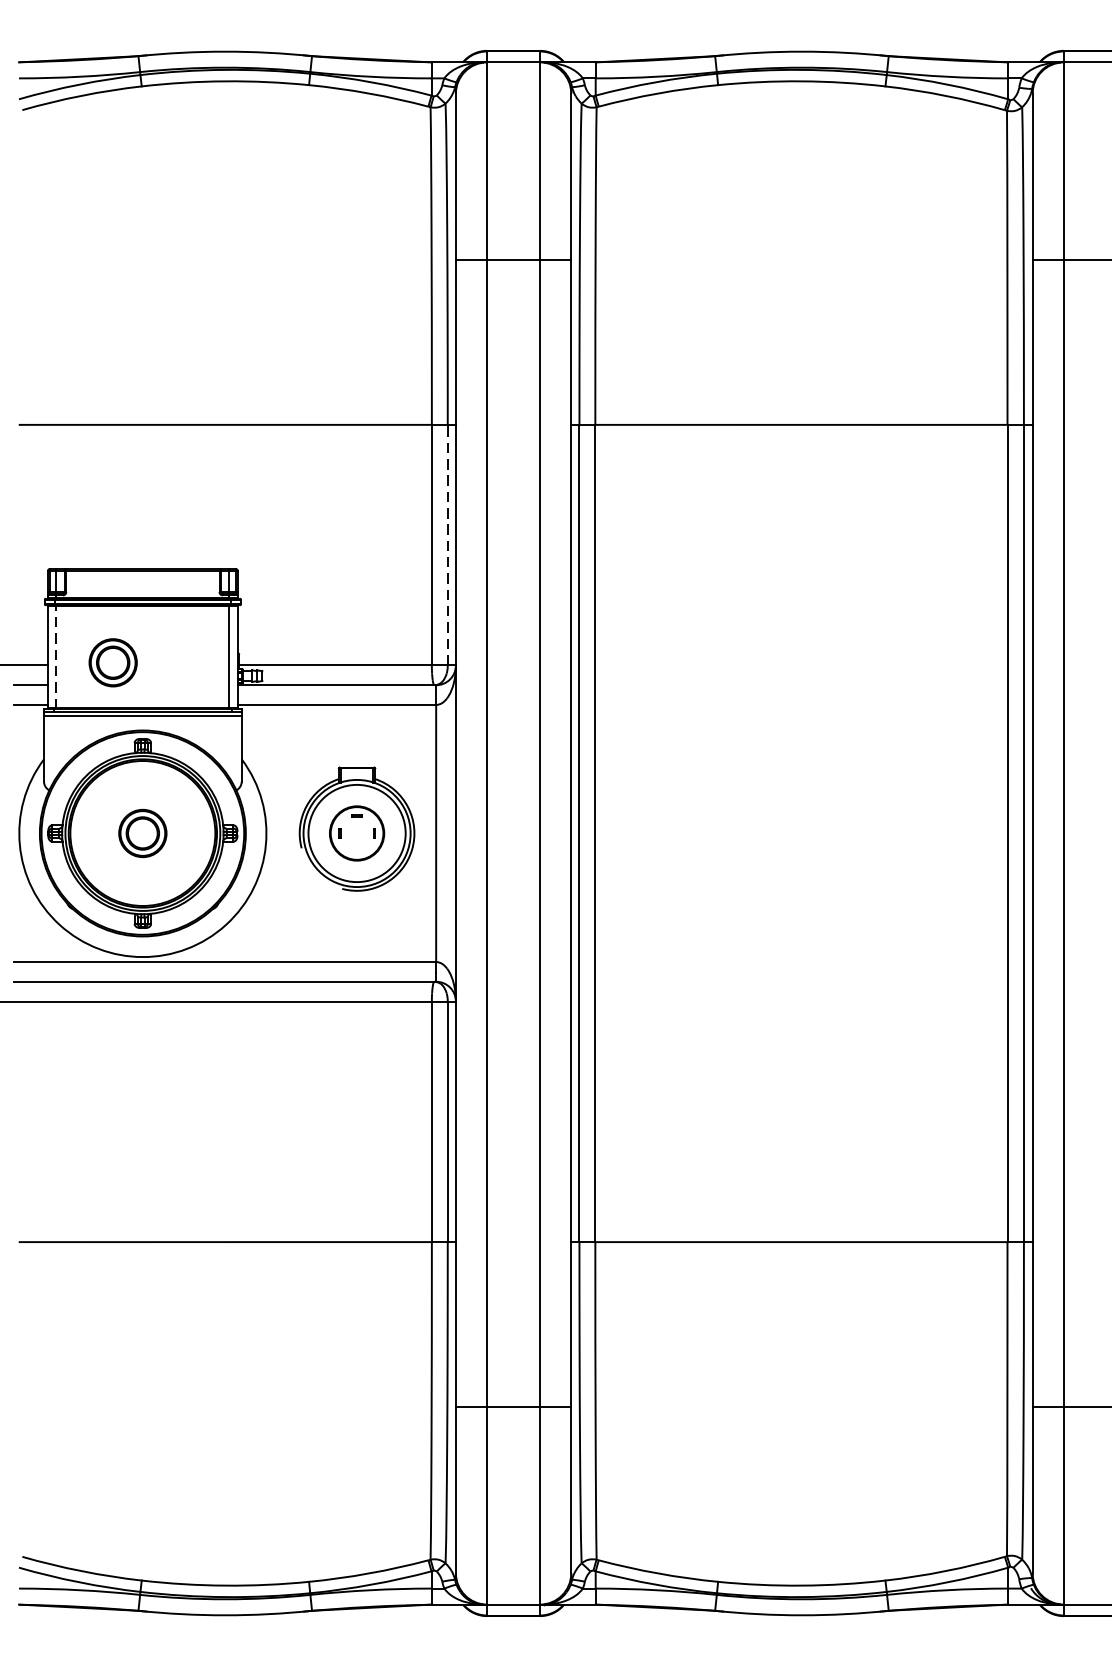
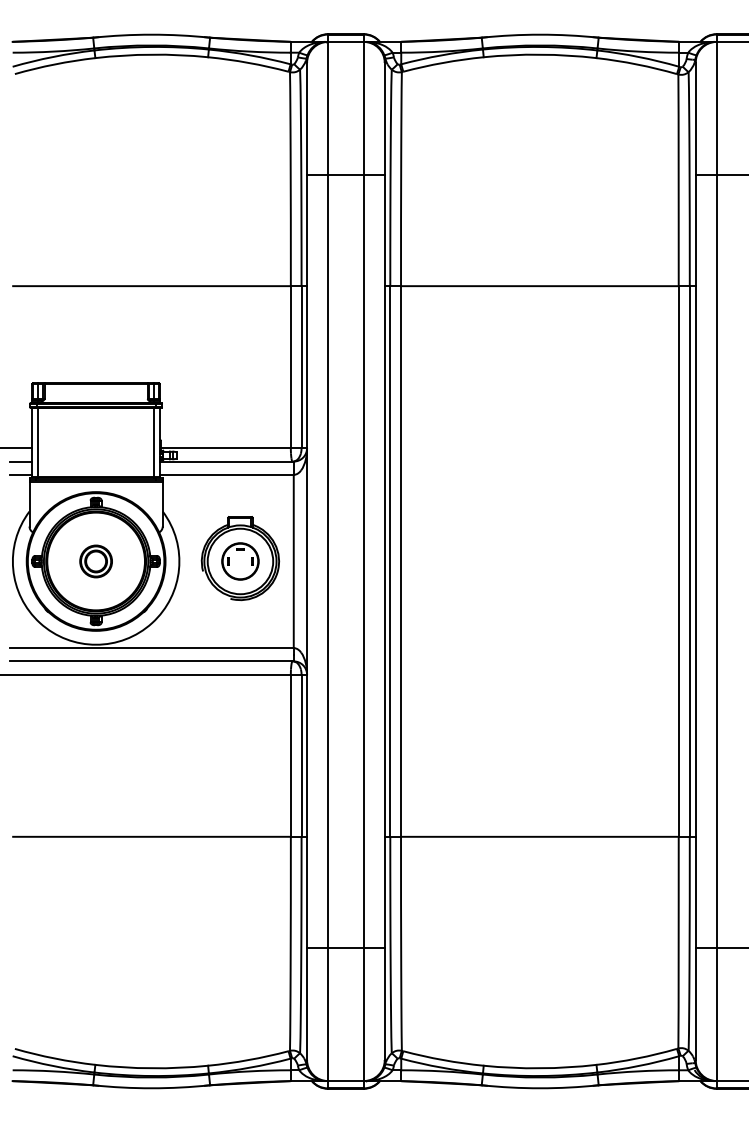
line: (447, 544) -> (301, 366), dashed -> solid
line: (55, 656) -> (37, 442), dashed -> solid
part: (112, 662) -> (75, 446), removed

